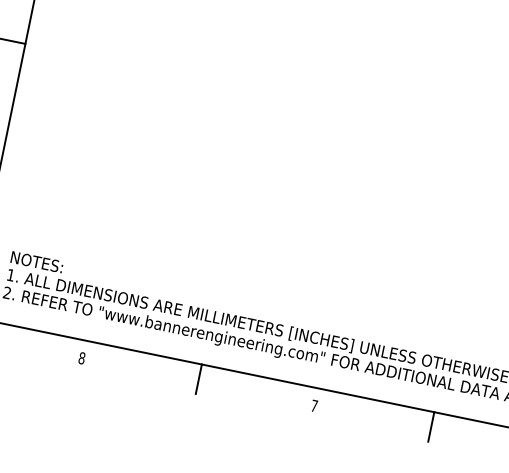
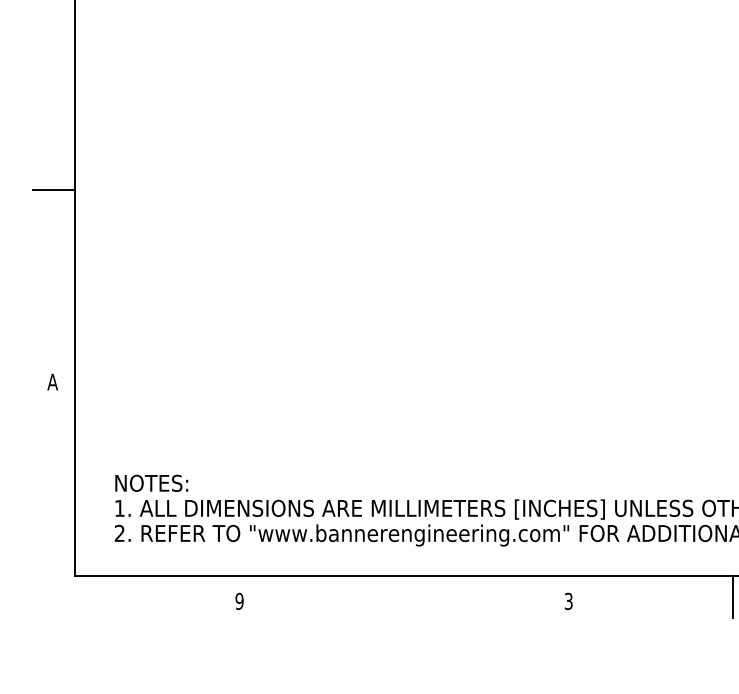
text: (81, 358) -> (239, 601), 8 -> 9
line: (199, 379) -> (404, 597), removed
text: (314, 405) -> (568, 600), 7 -> 3

